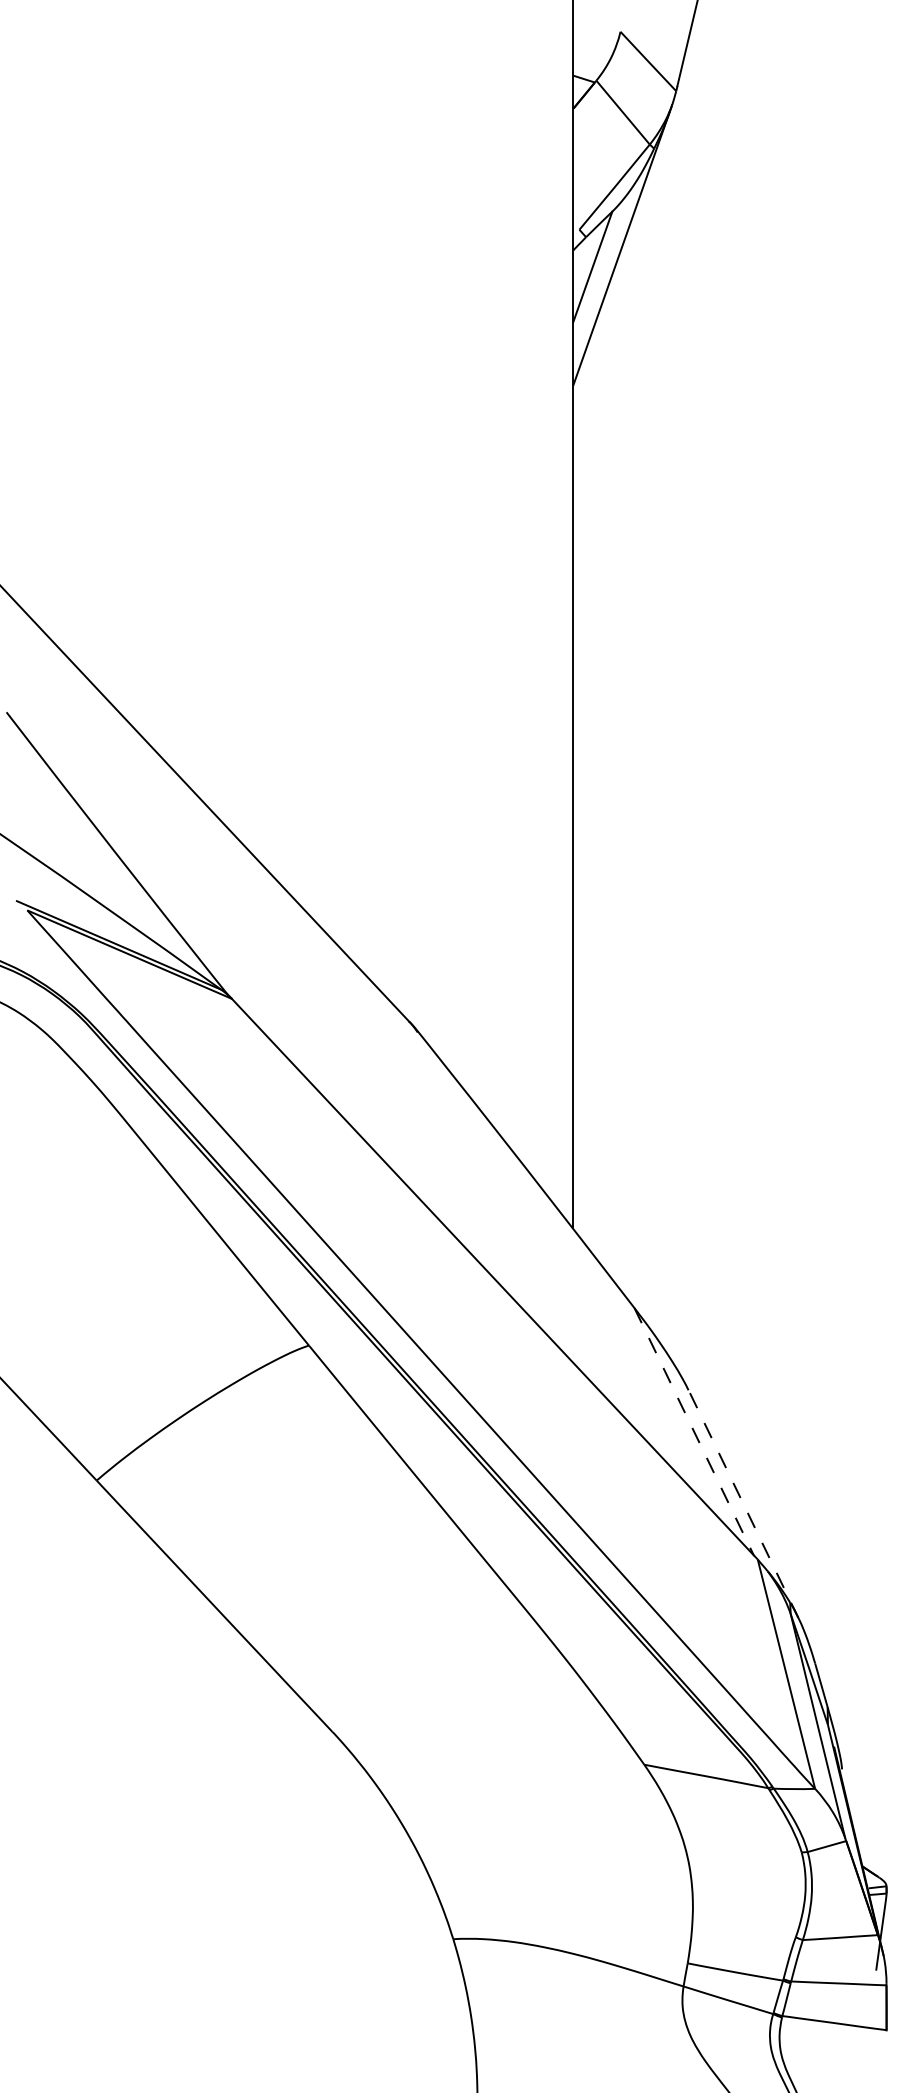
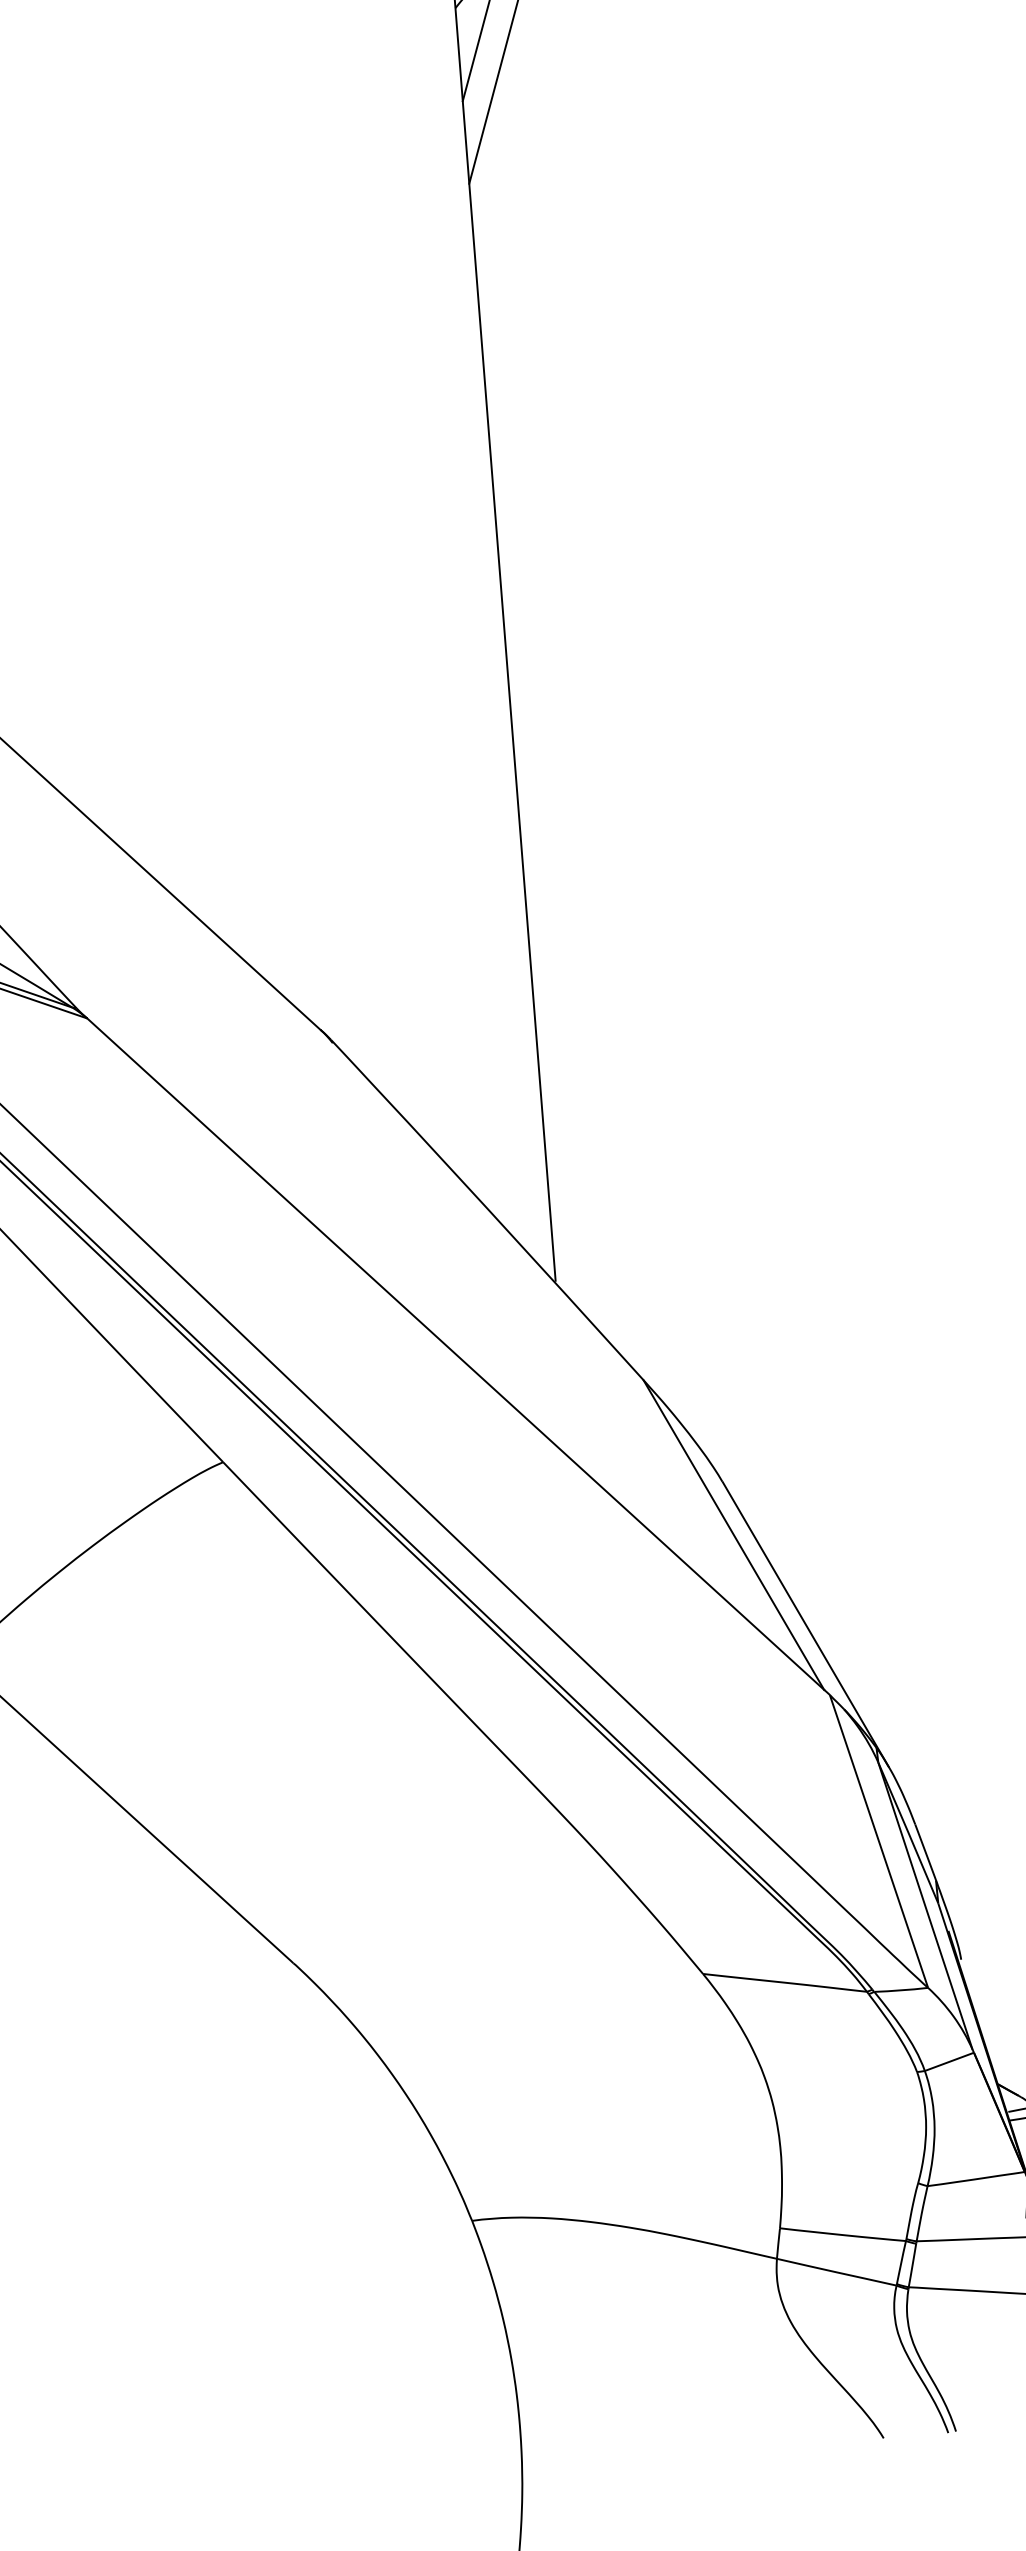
line: (694, 1432) -> (734, 1535), dashed -> solid
line: (743, 1503) -> (805, 1623), dashed -> solid

